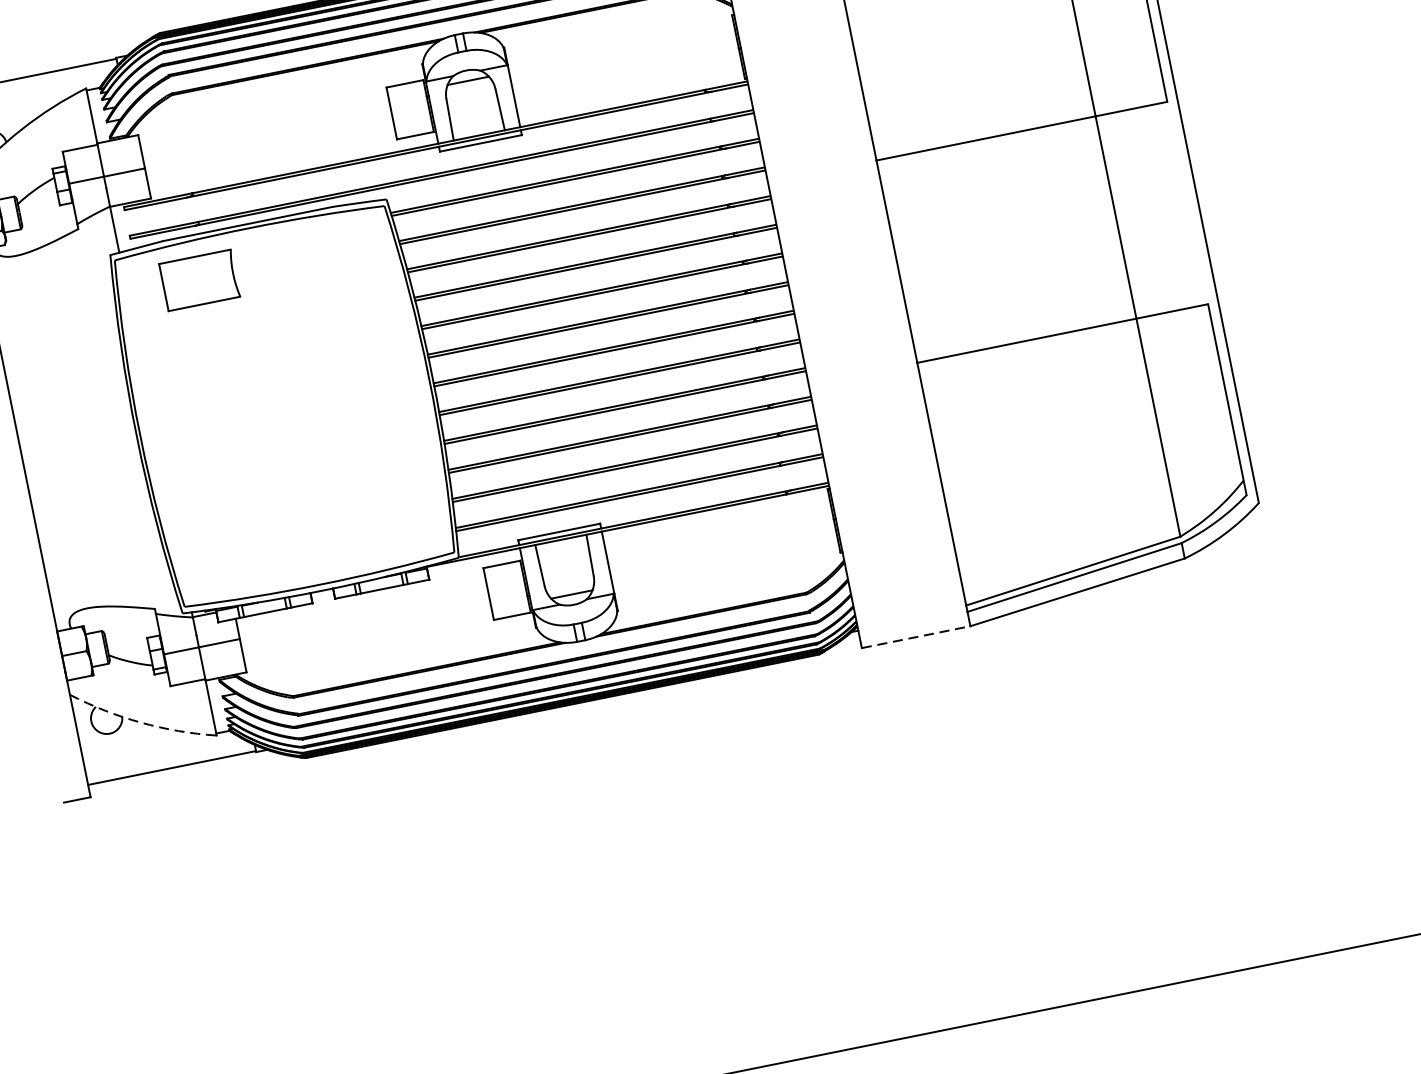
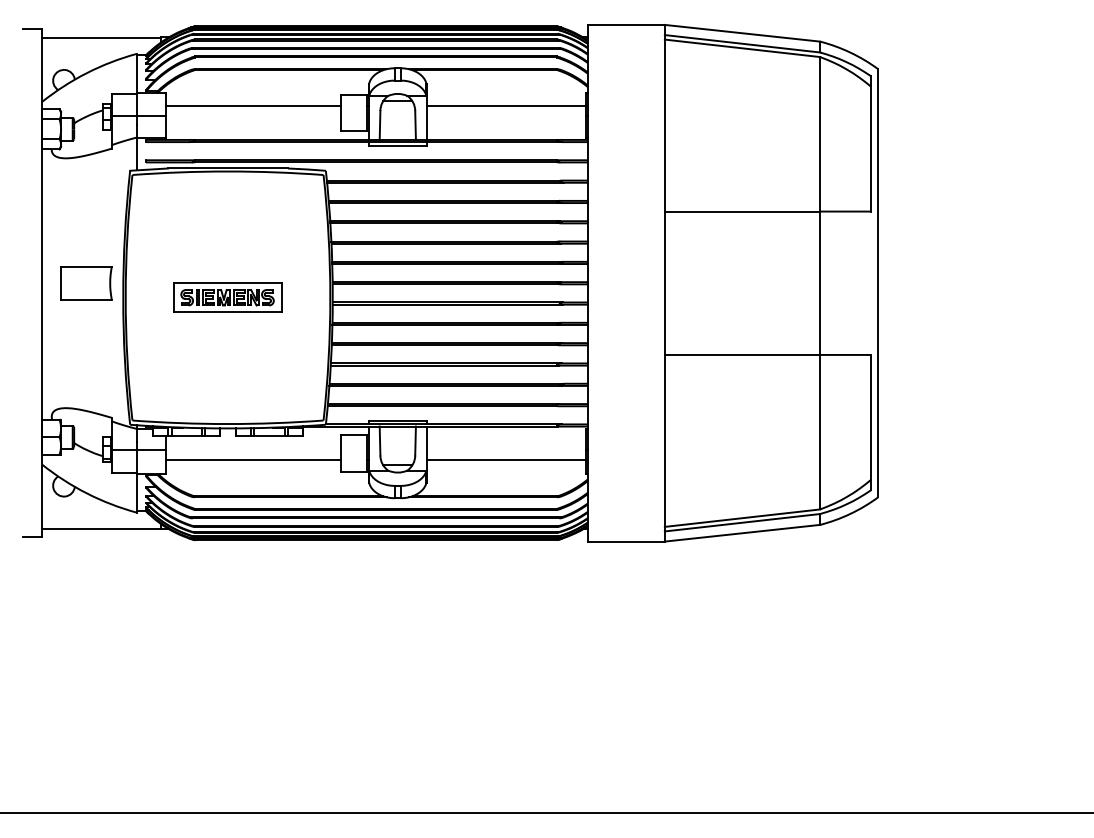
line: (623, 57) -> (506, 106), added
line: (266, 129) -> (253, 106), added
part: (199, 280) -> (86, 283), moved
part: (283, 406) -> (227, 297), added
line: (723, 556) -> (506, 460), added
line: (366, 628) -> (253, 460), added
line: (916, 637) -> (626, 541), dashed -> solid
arc: (140, 722) -> (86, 493), dashed -> solid

